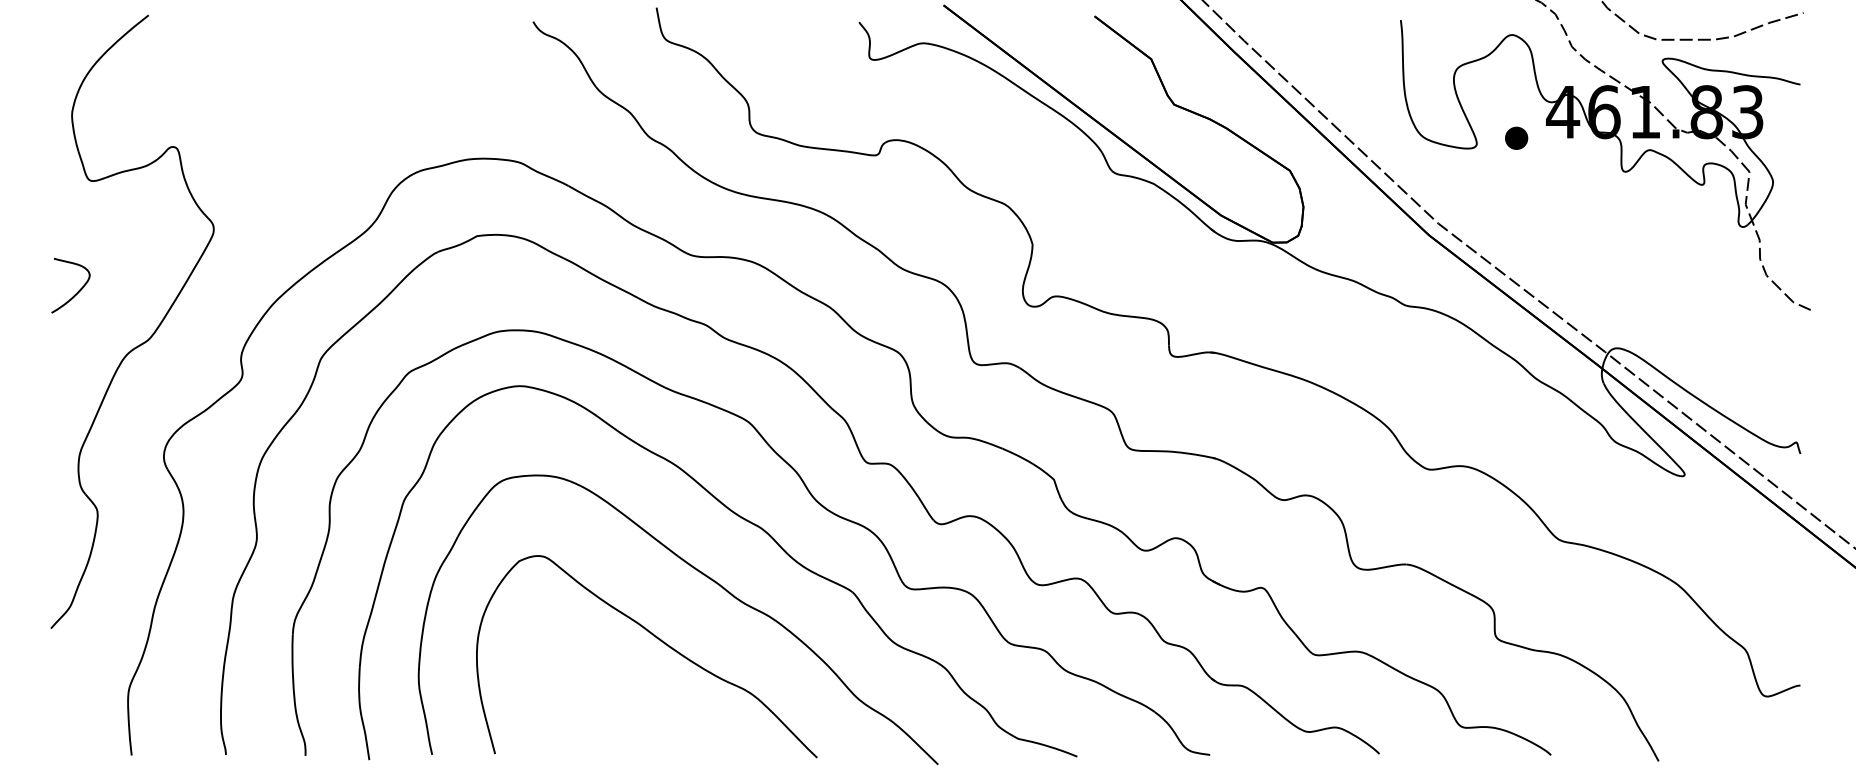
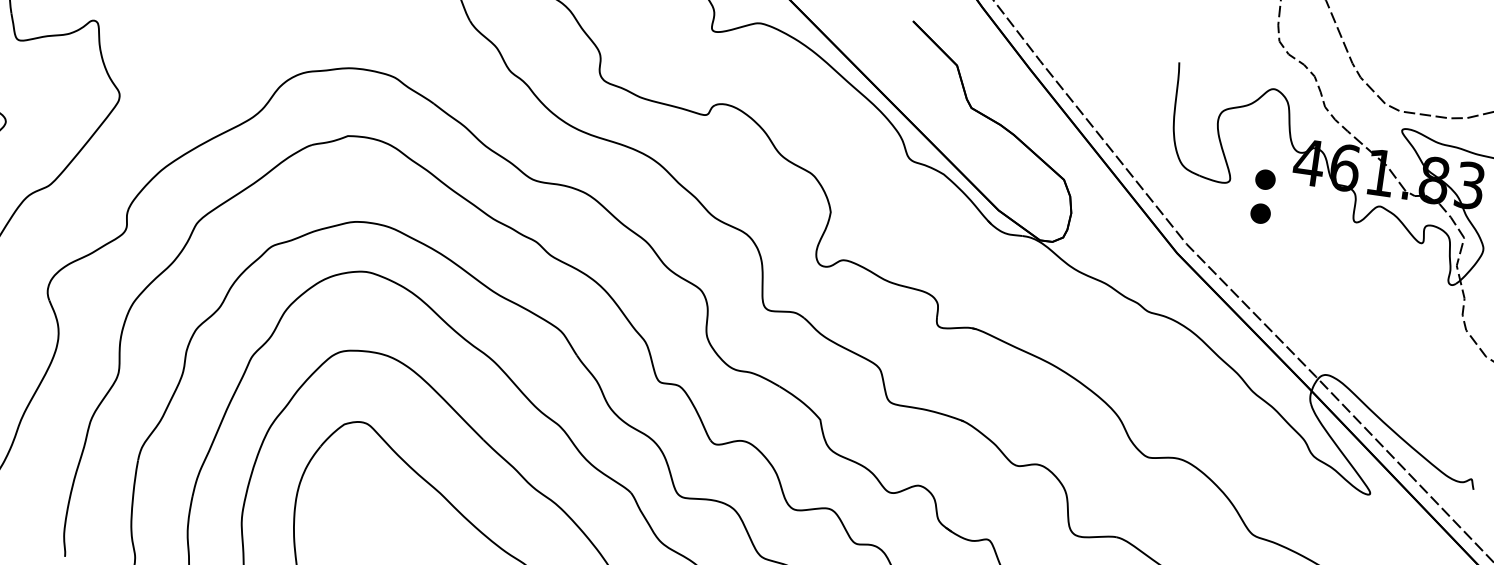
part: (1516, 176) -> (1260, 212), added

